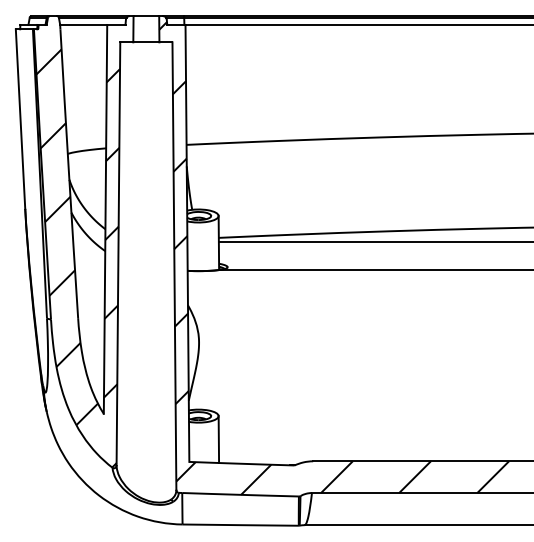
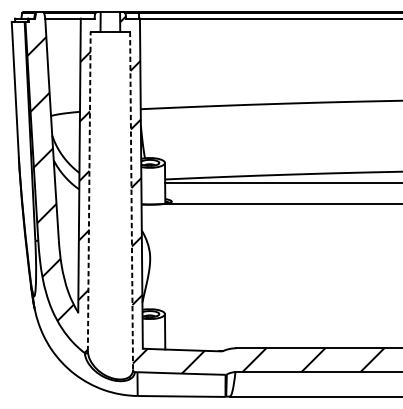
line: (118, 253) -> (89, 191), solid -> dashed
line: (174, 266) -> (131, 201), solid -> dashed

